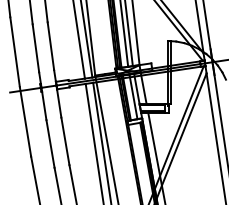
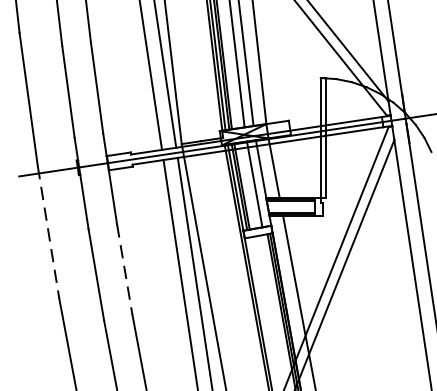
line: (25, 122) -> (48, 233), solid -> dashed
line: (65, 141) -> (124, 269), solid -> dashed

